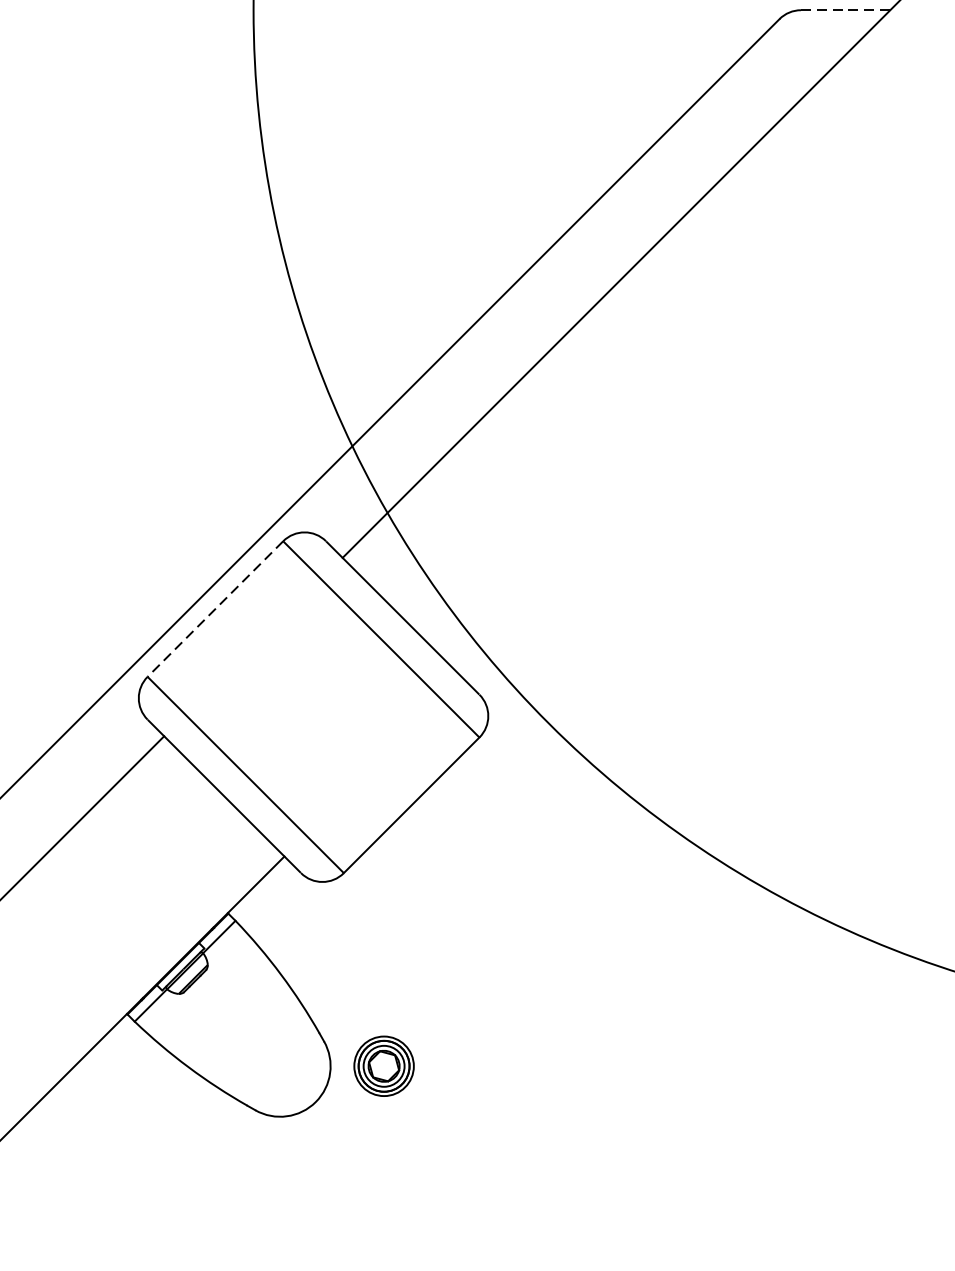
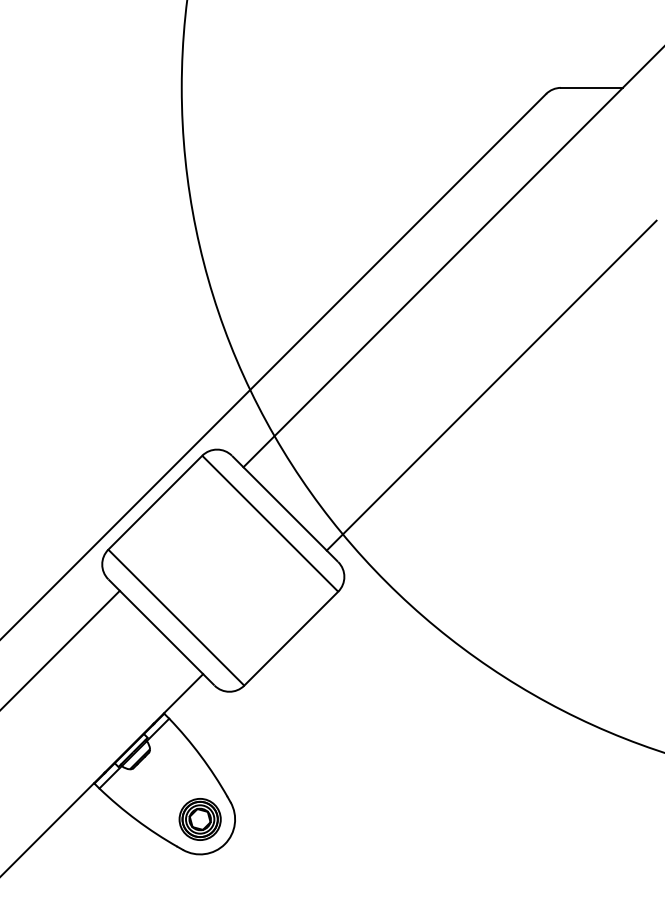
line: (845, 9) -> (591, 87), dashed -> solid
line: (700, 439) -> (491, 385), added
line: (214, 610) -> (154, 503), dashed -> solid
part: (383, 1066) -> (199, 819), moved

